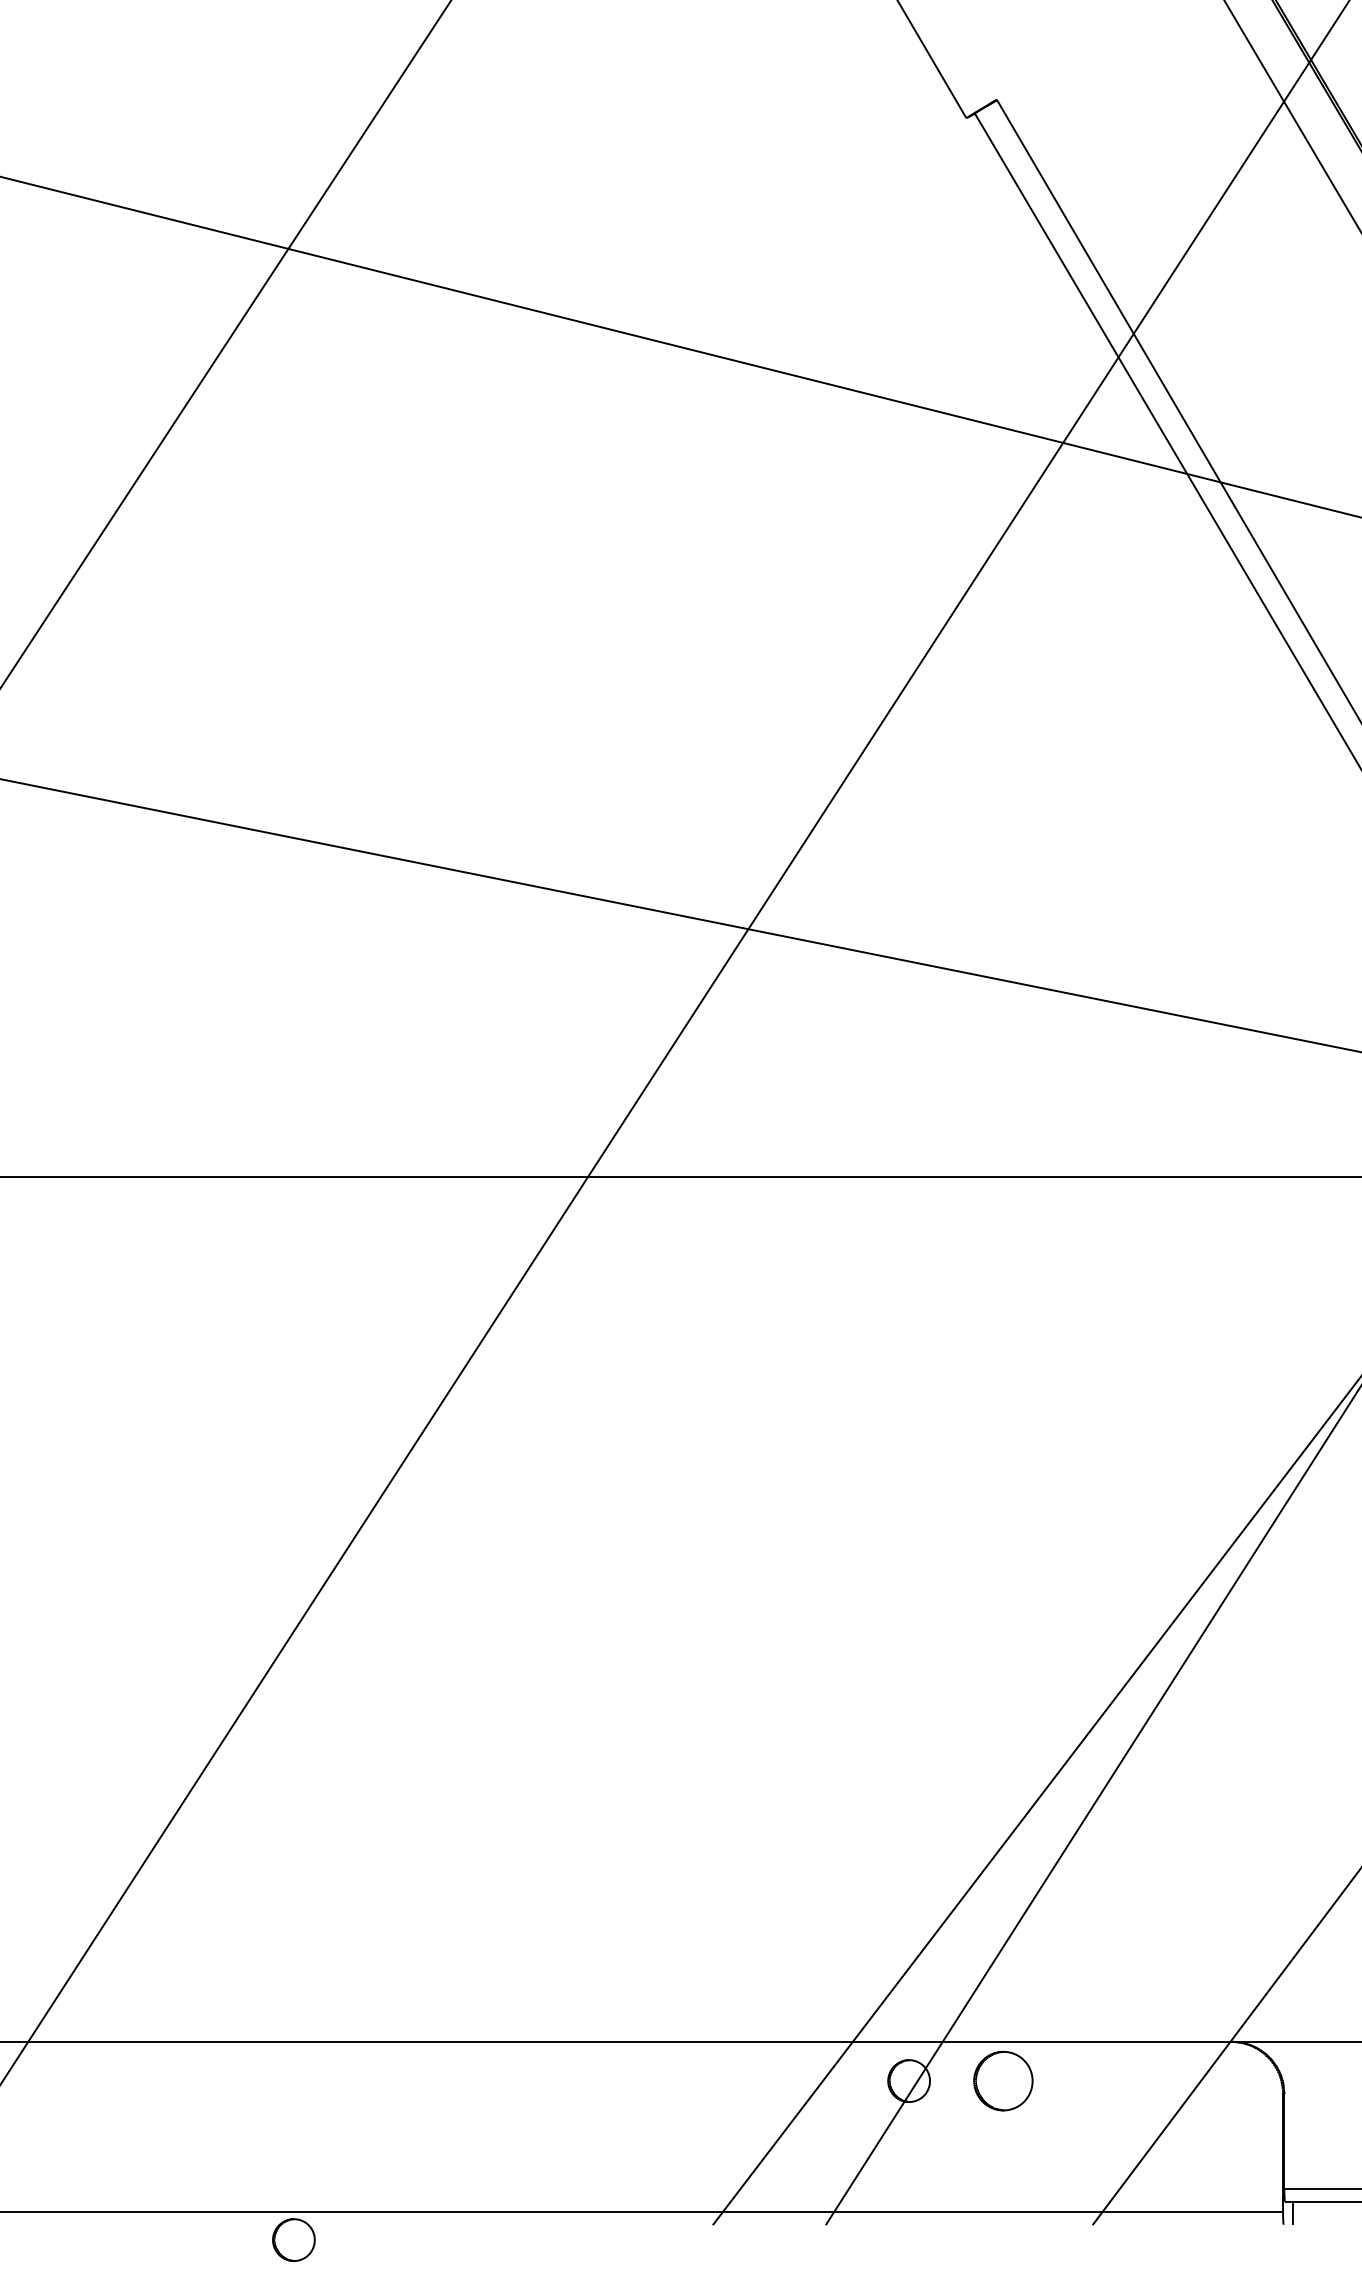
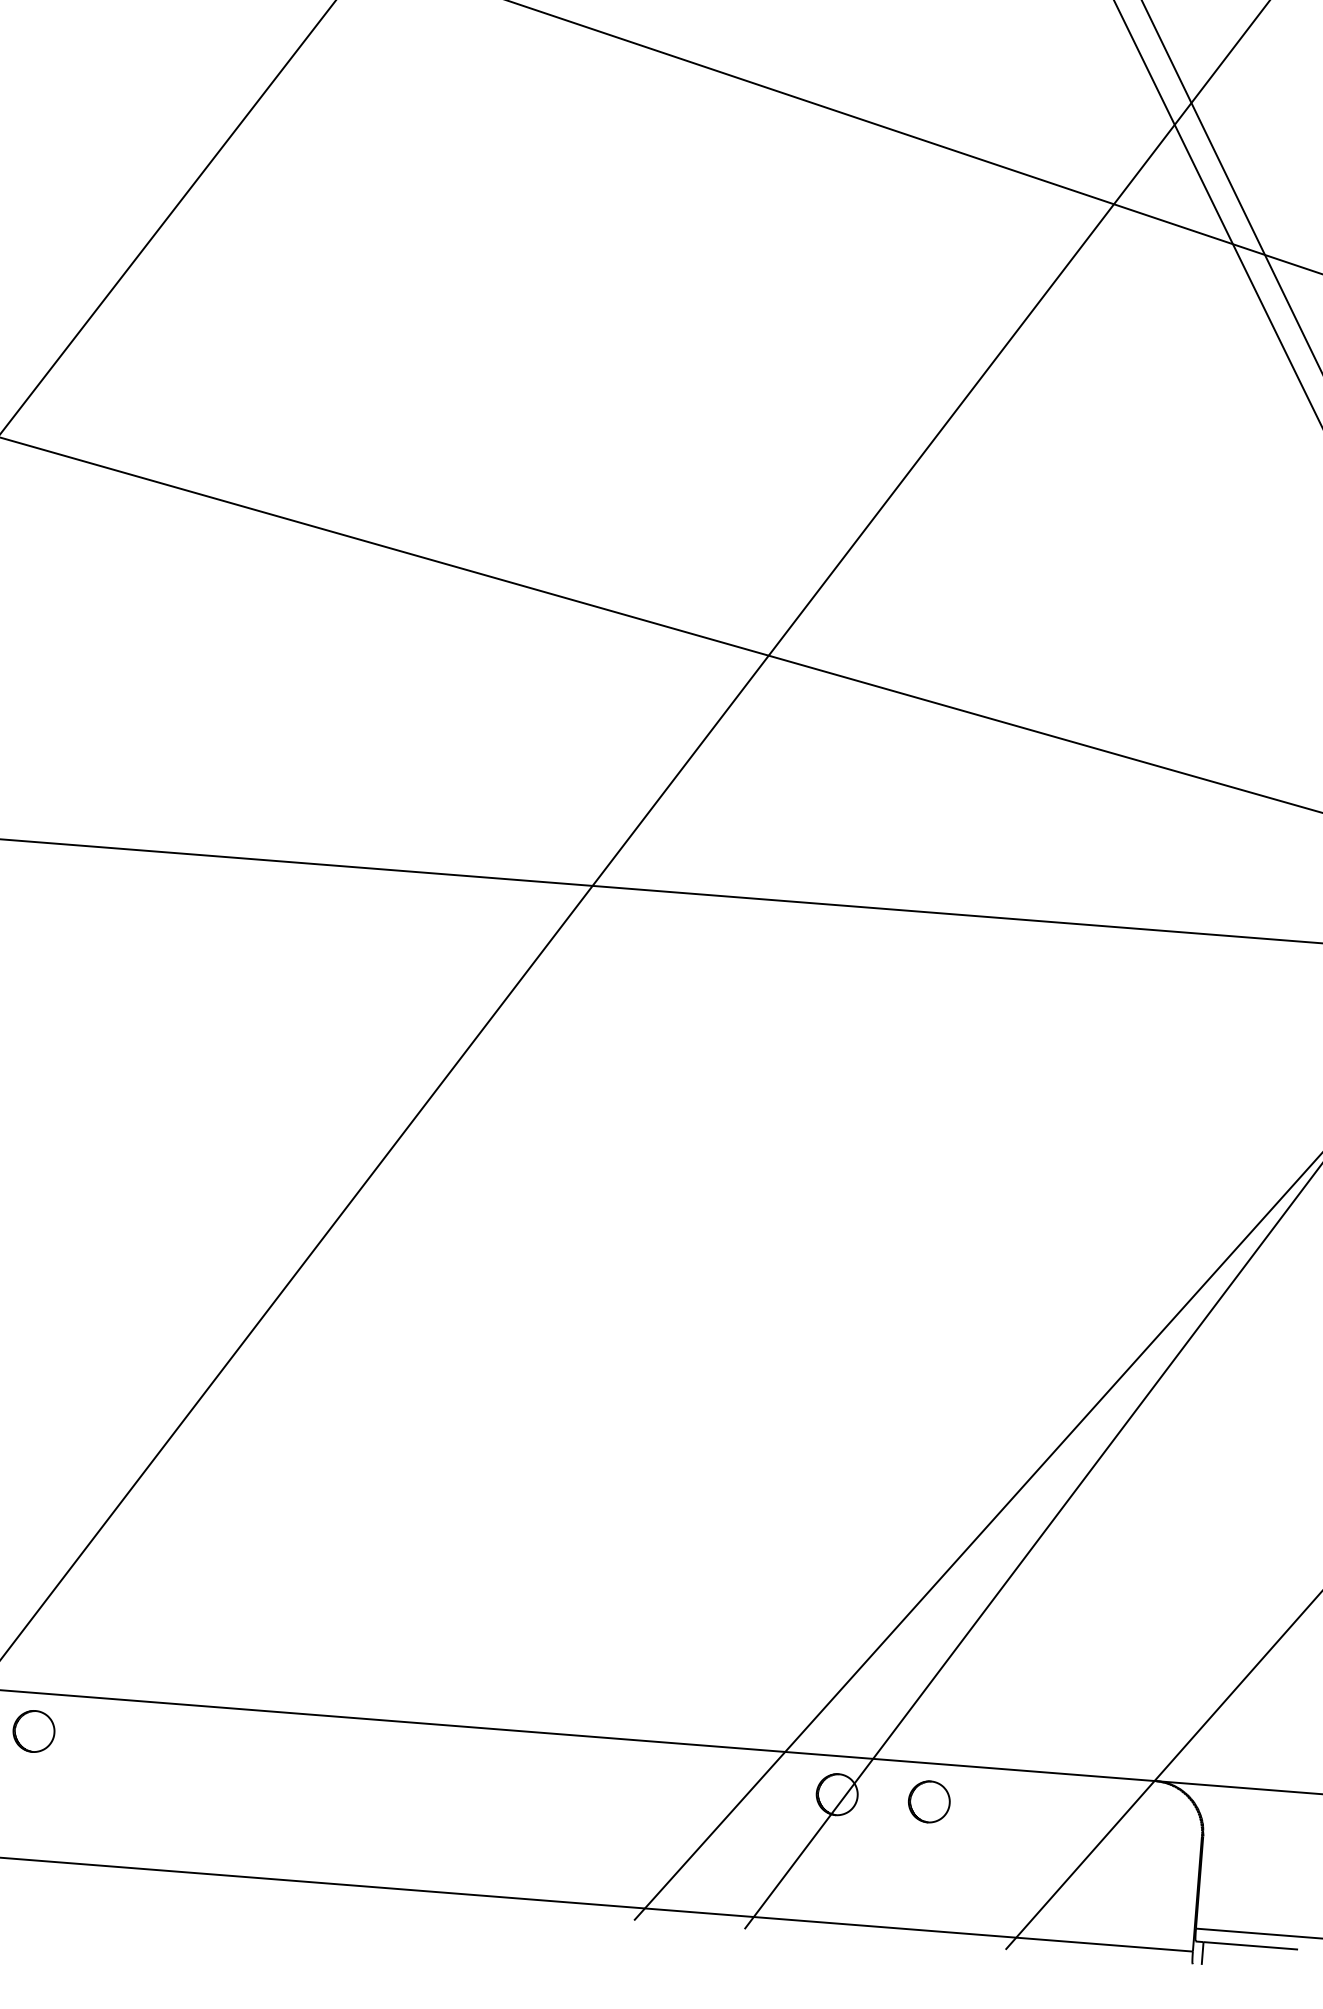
part: (1002, 2080) -> (928, 1801), size x0.71
part: (293, 2239) -> (33, 1730), moved

